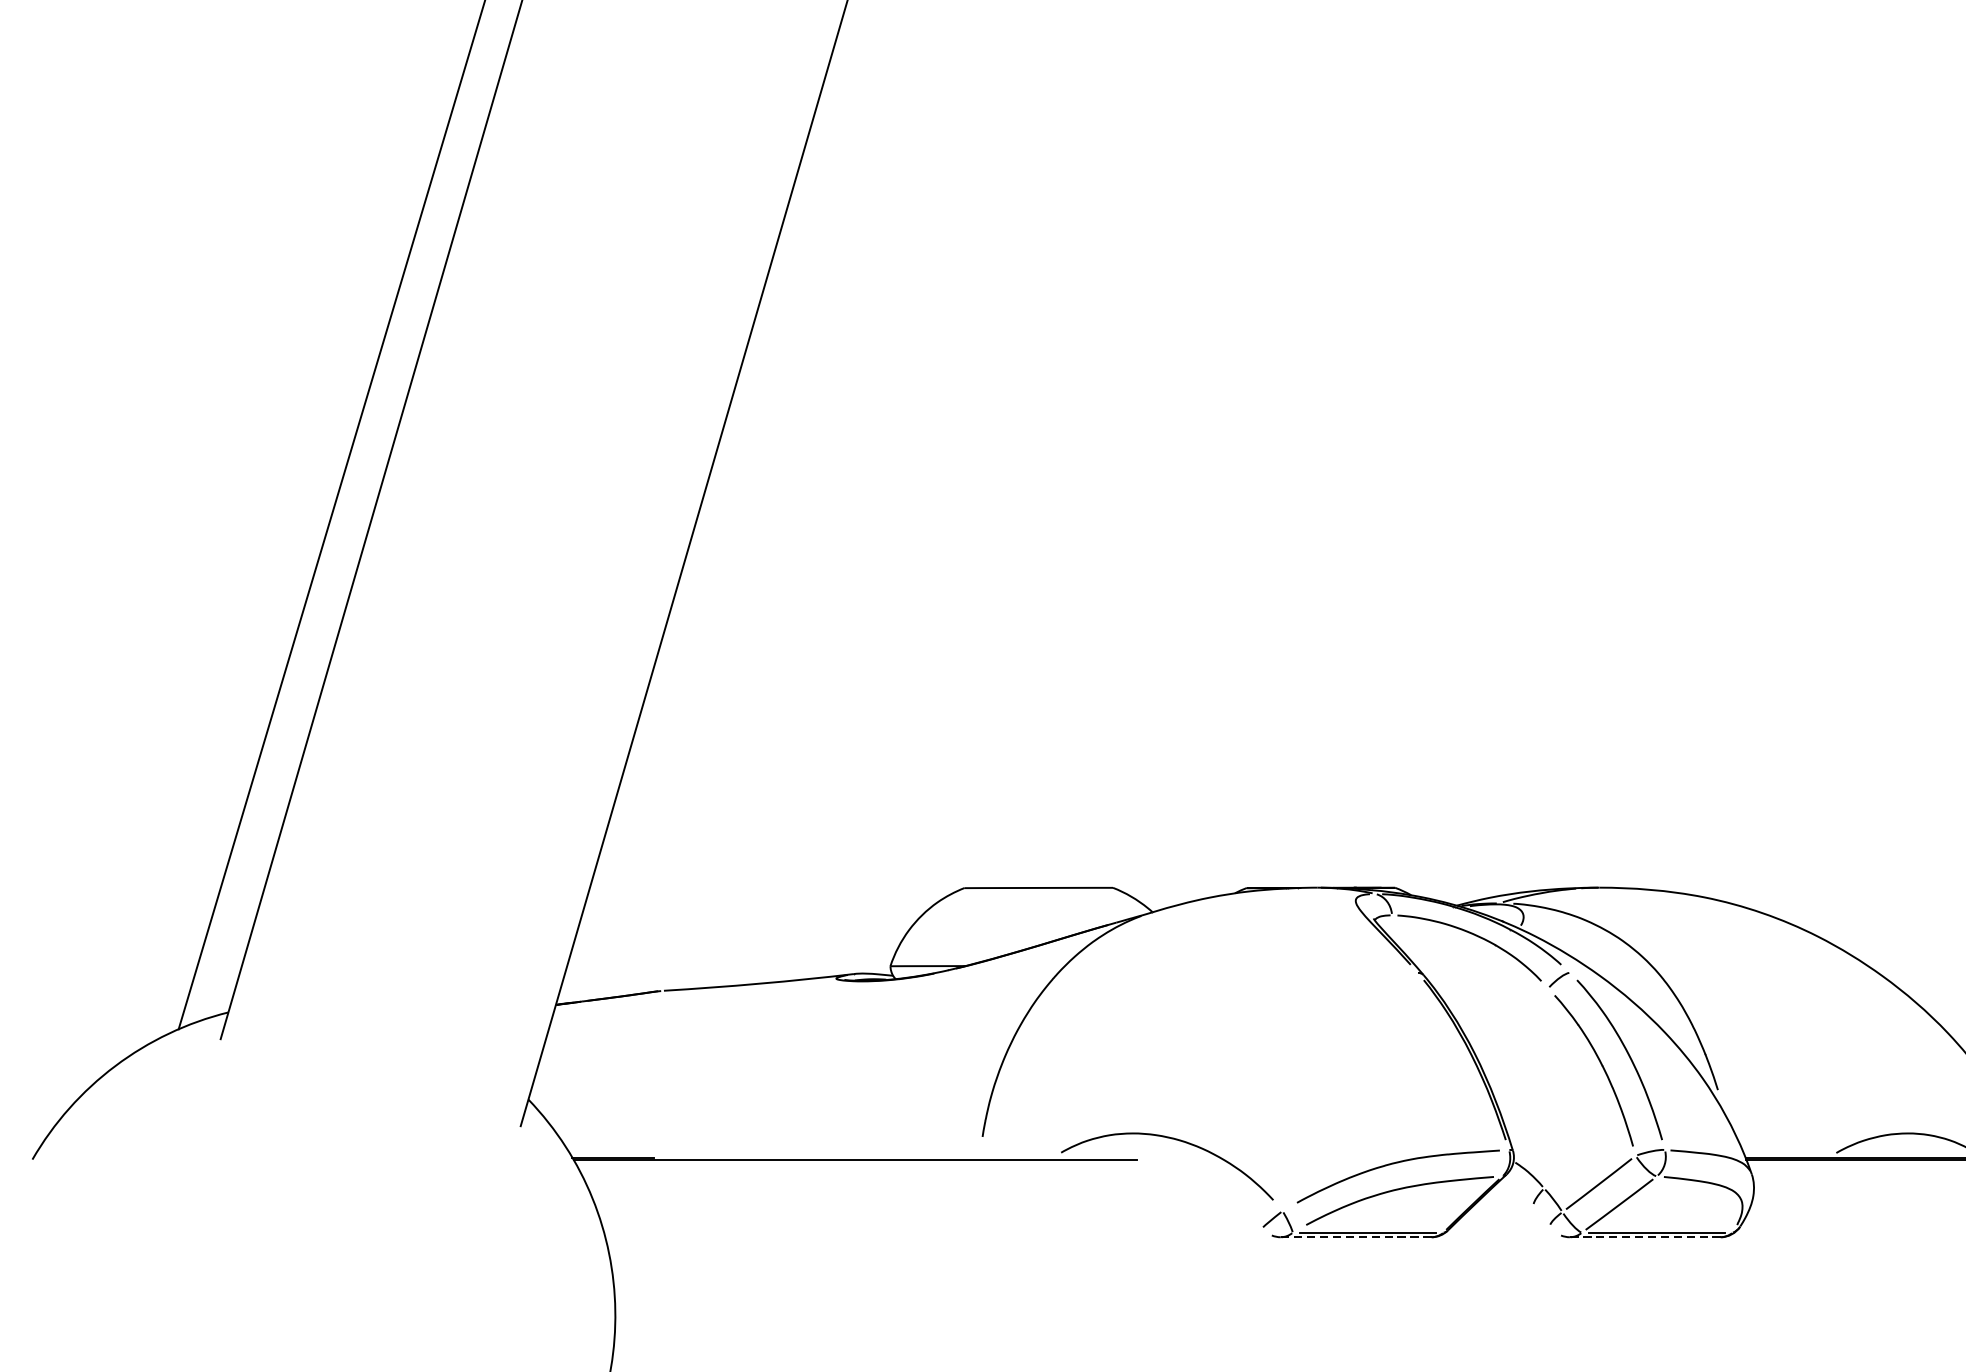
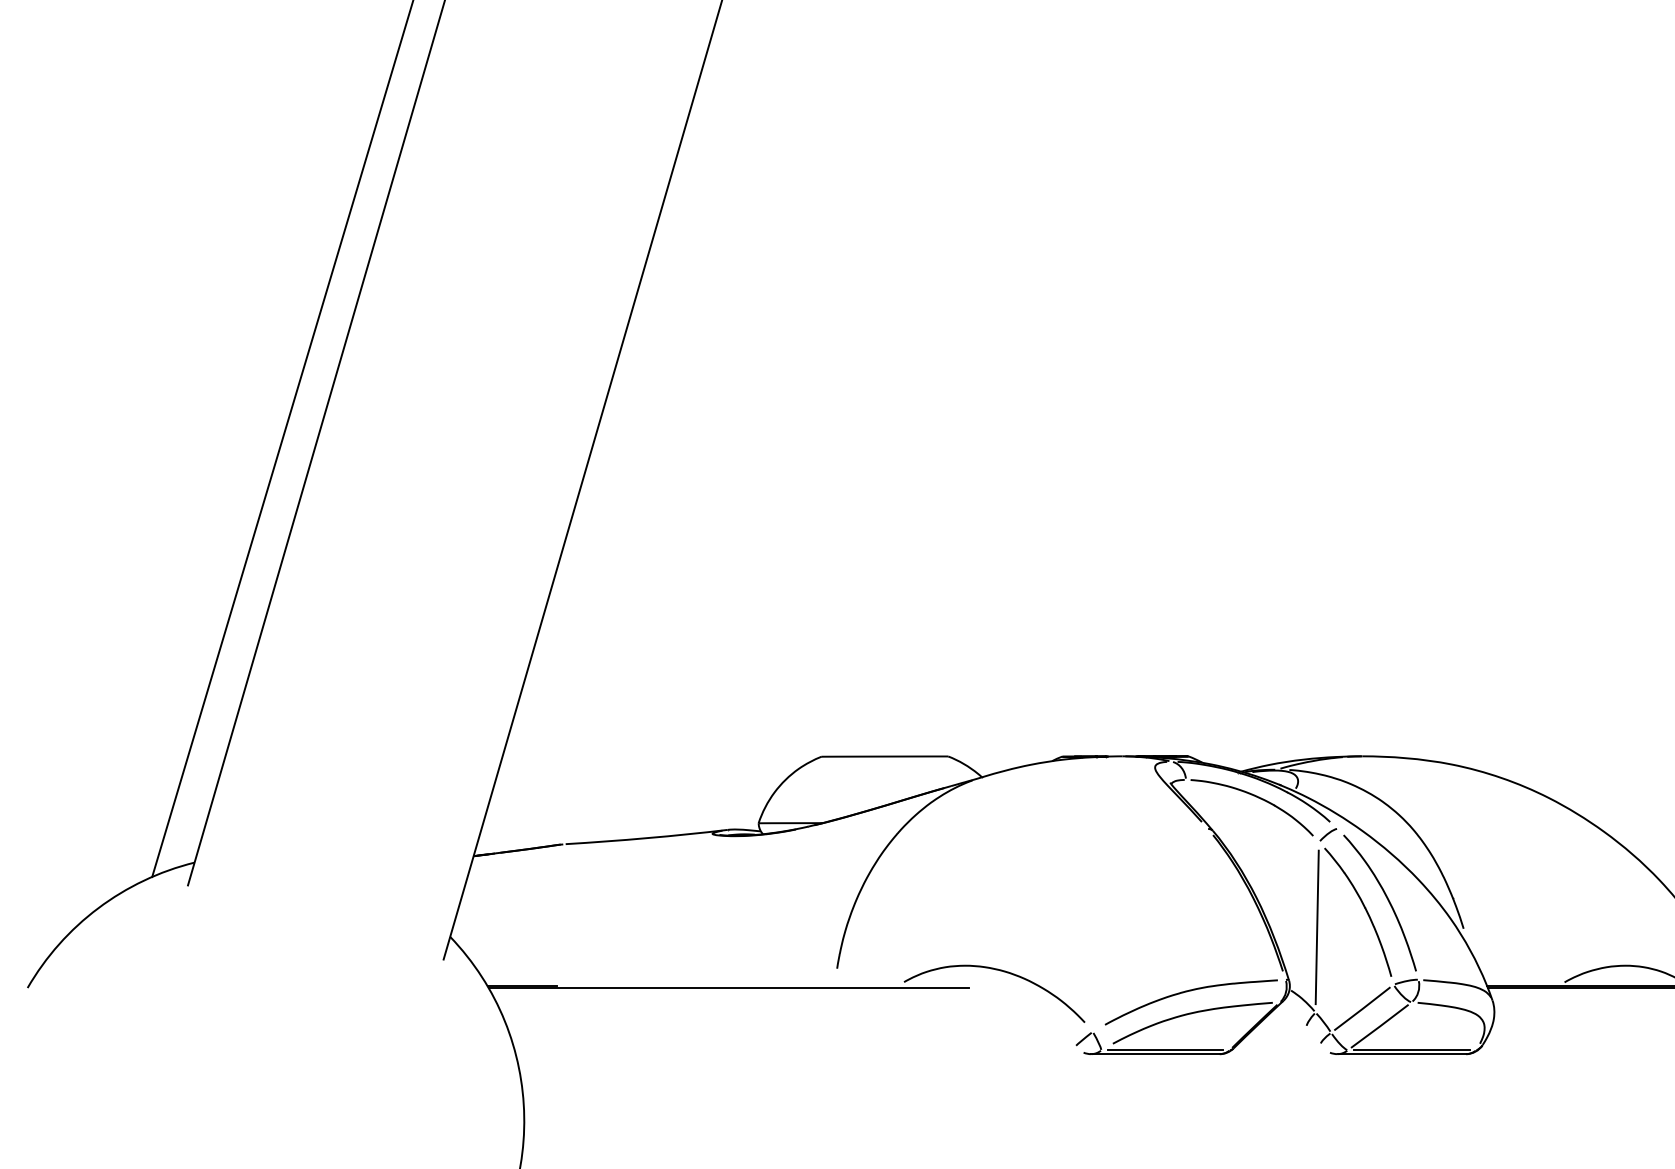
line: (1545, 1088) -> (1316, 927), added
line: (1355, 1237) -> (1154, 1054), dashed -> solid
line: (1644, 1237) -> (1401, 1054), dashed -> solid

